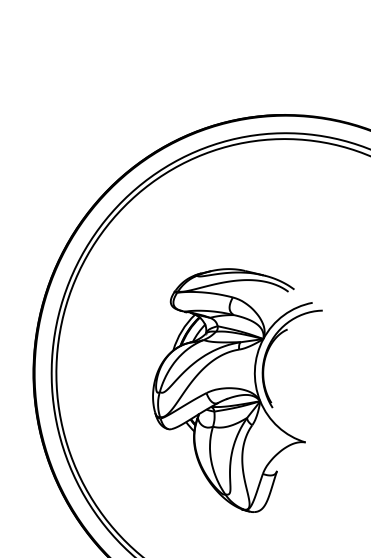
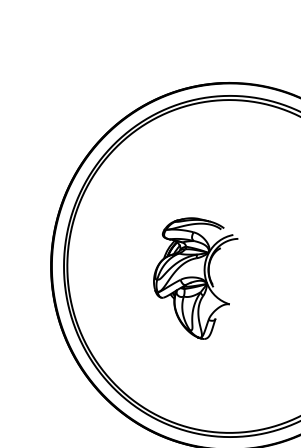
part: (236, 390) -> (195, 278), size x0.7

